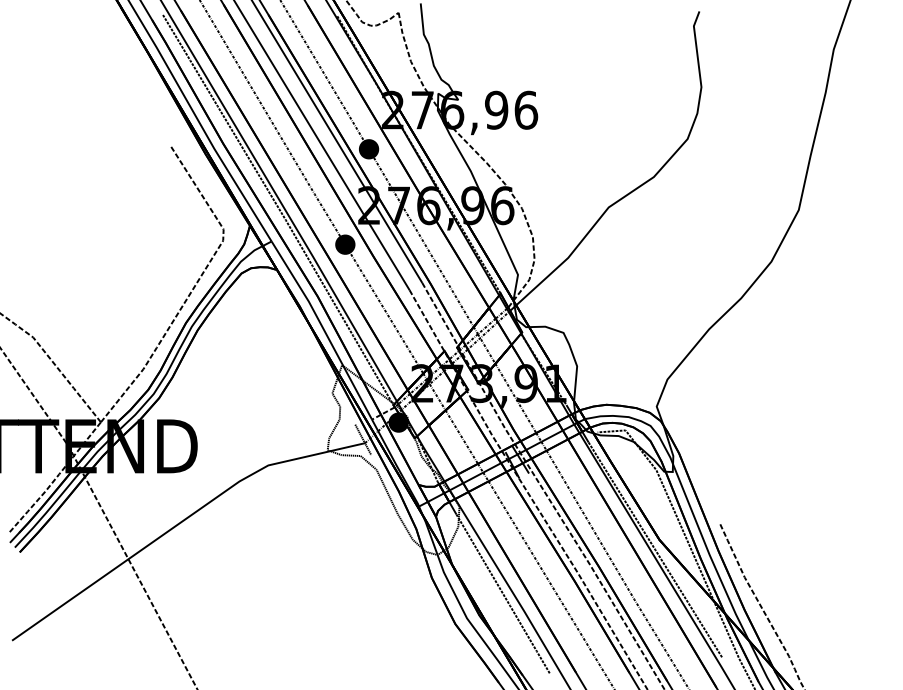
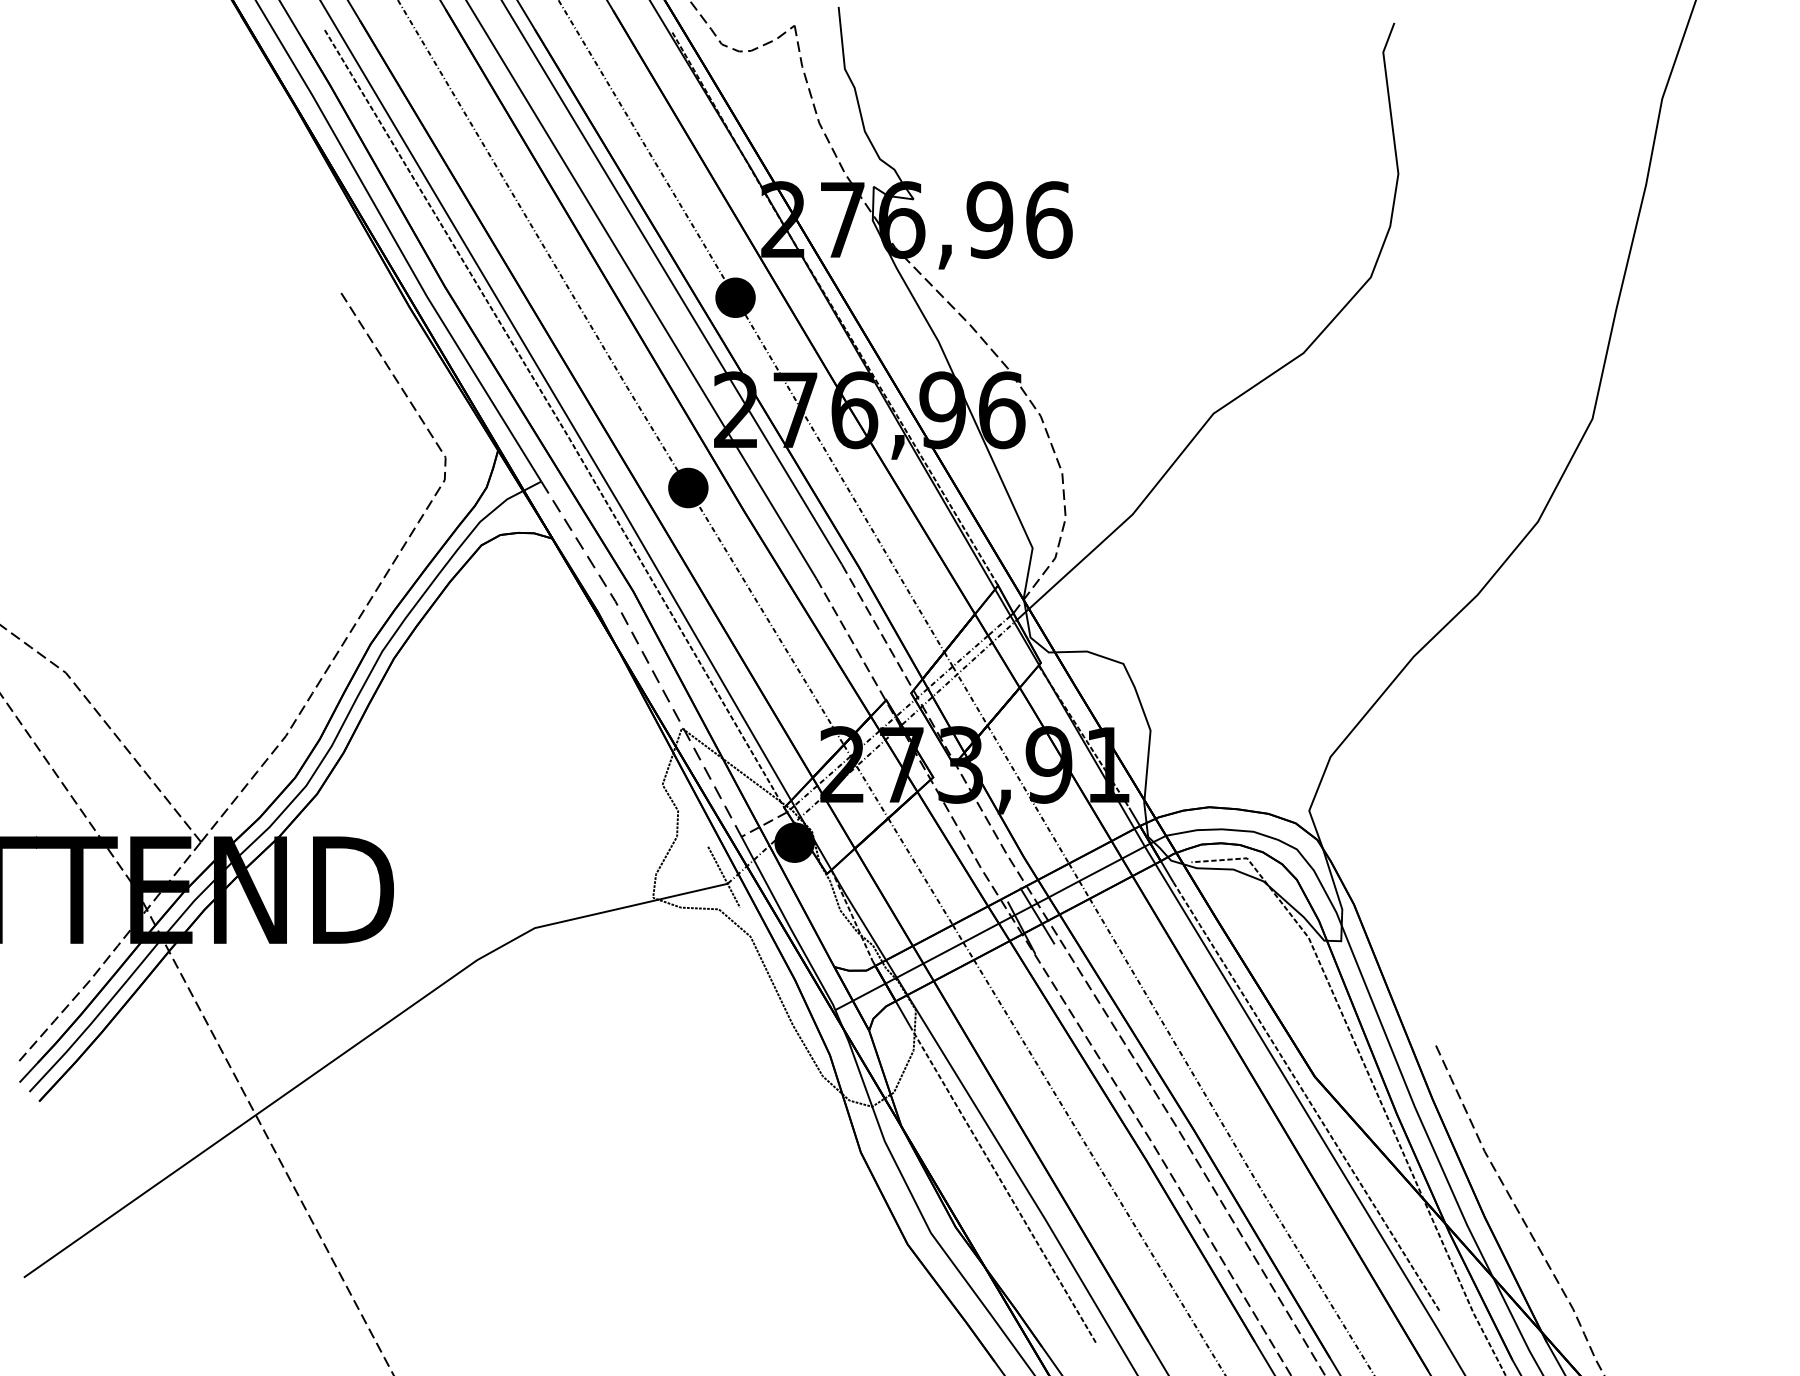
line: (323, 328) -> (644, 655), solid -> dashed

